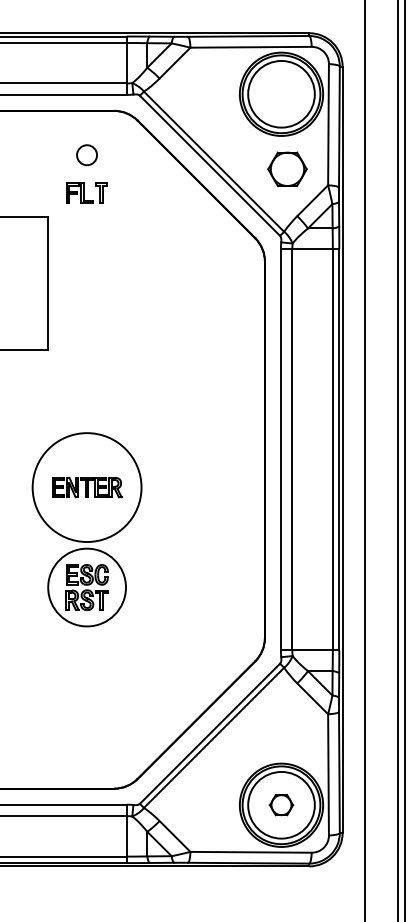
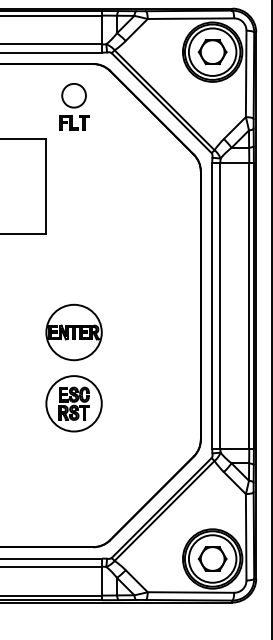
circle: (86, 154) -> (73, 95), size x1.67
part: (287, 168) -> (212, 51), moved
circle: (86, 487) -> (73, 332), size x0.71
part: (281, 804) -> (212, 558), size x1.67

